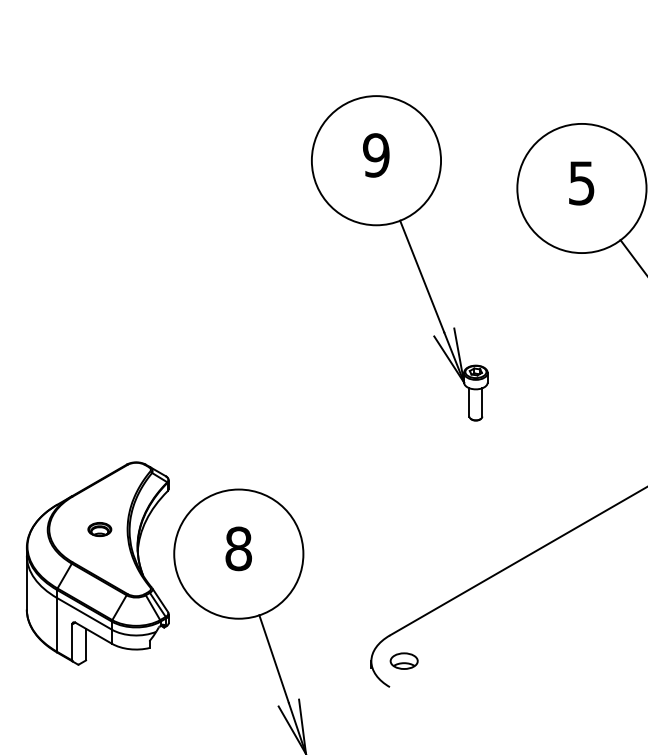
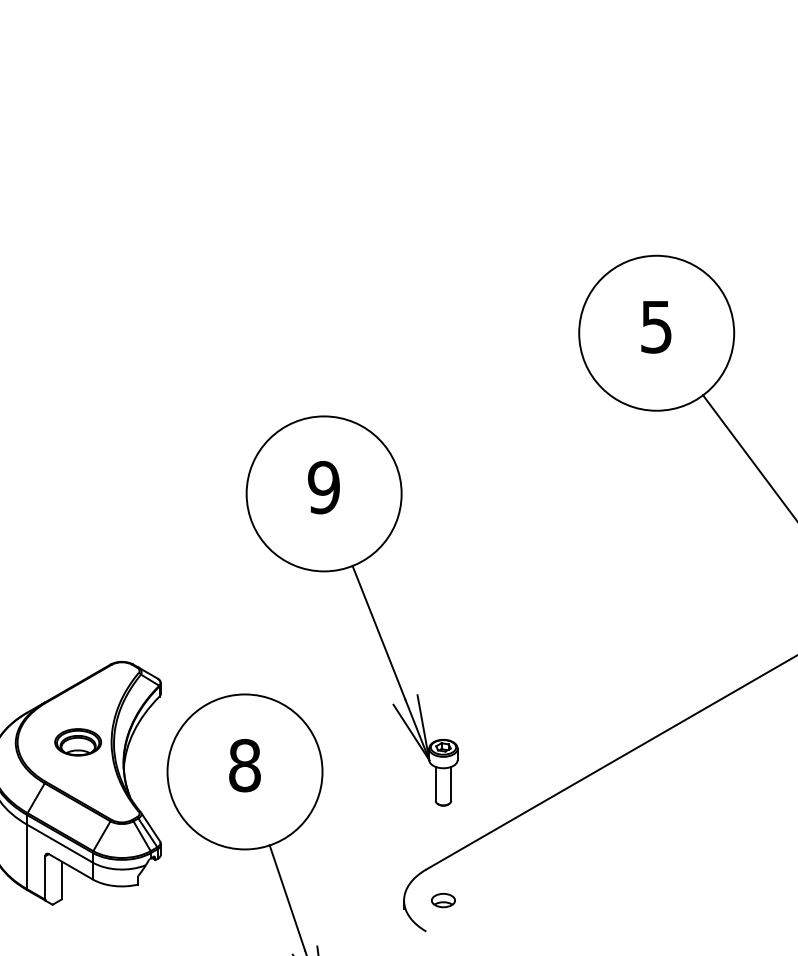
part: (411, 252) -> (366, 604), moved
part: (100, 529) -> (78, 742), size x1.67
part: (404, 661) -> (443, 900), size x0.71

